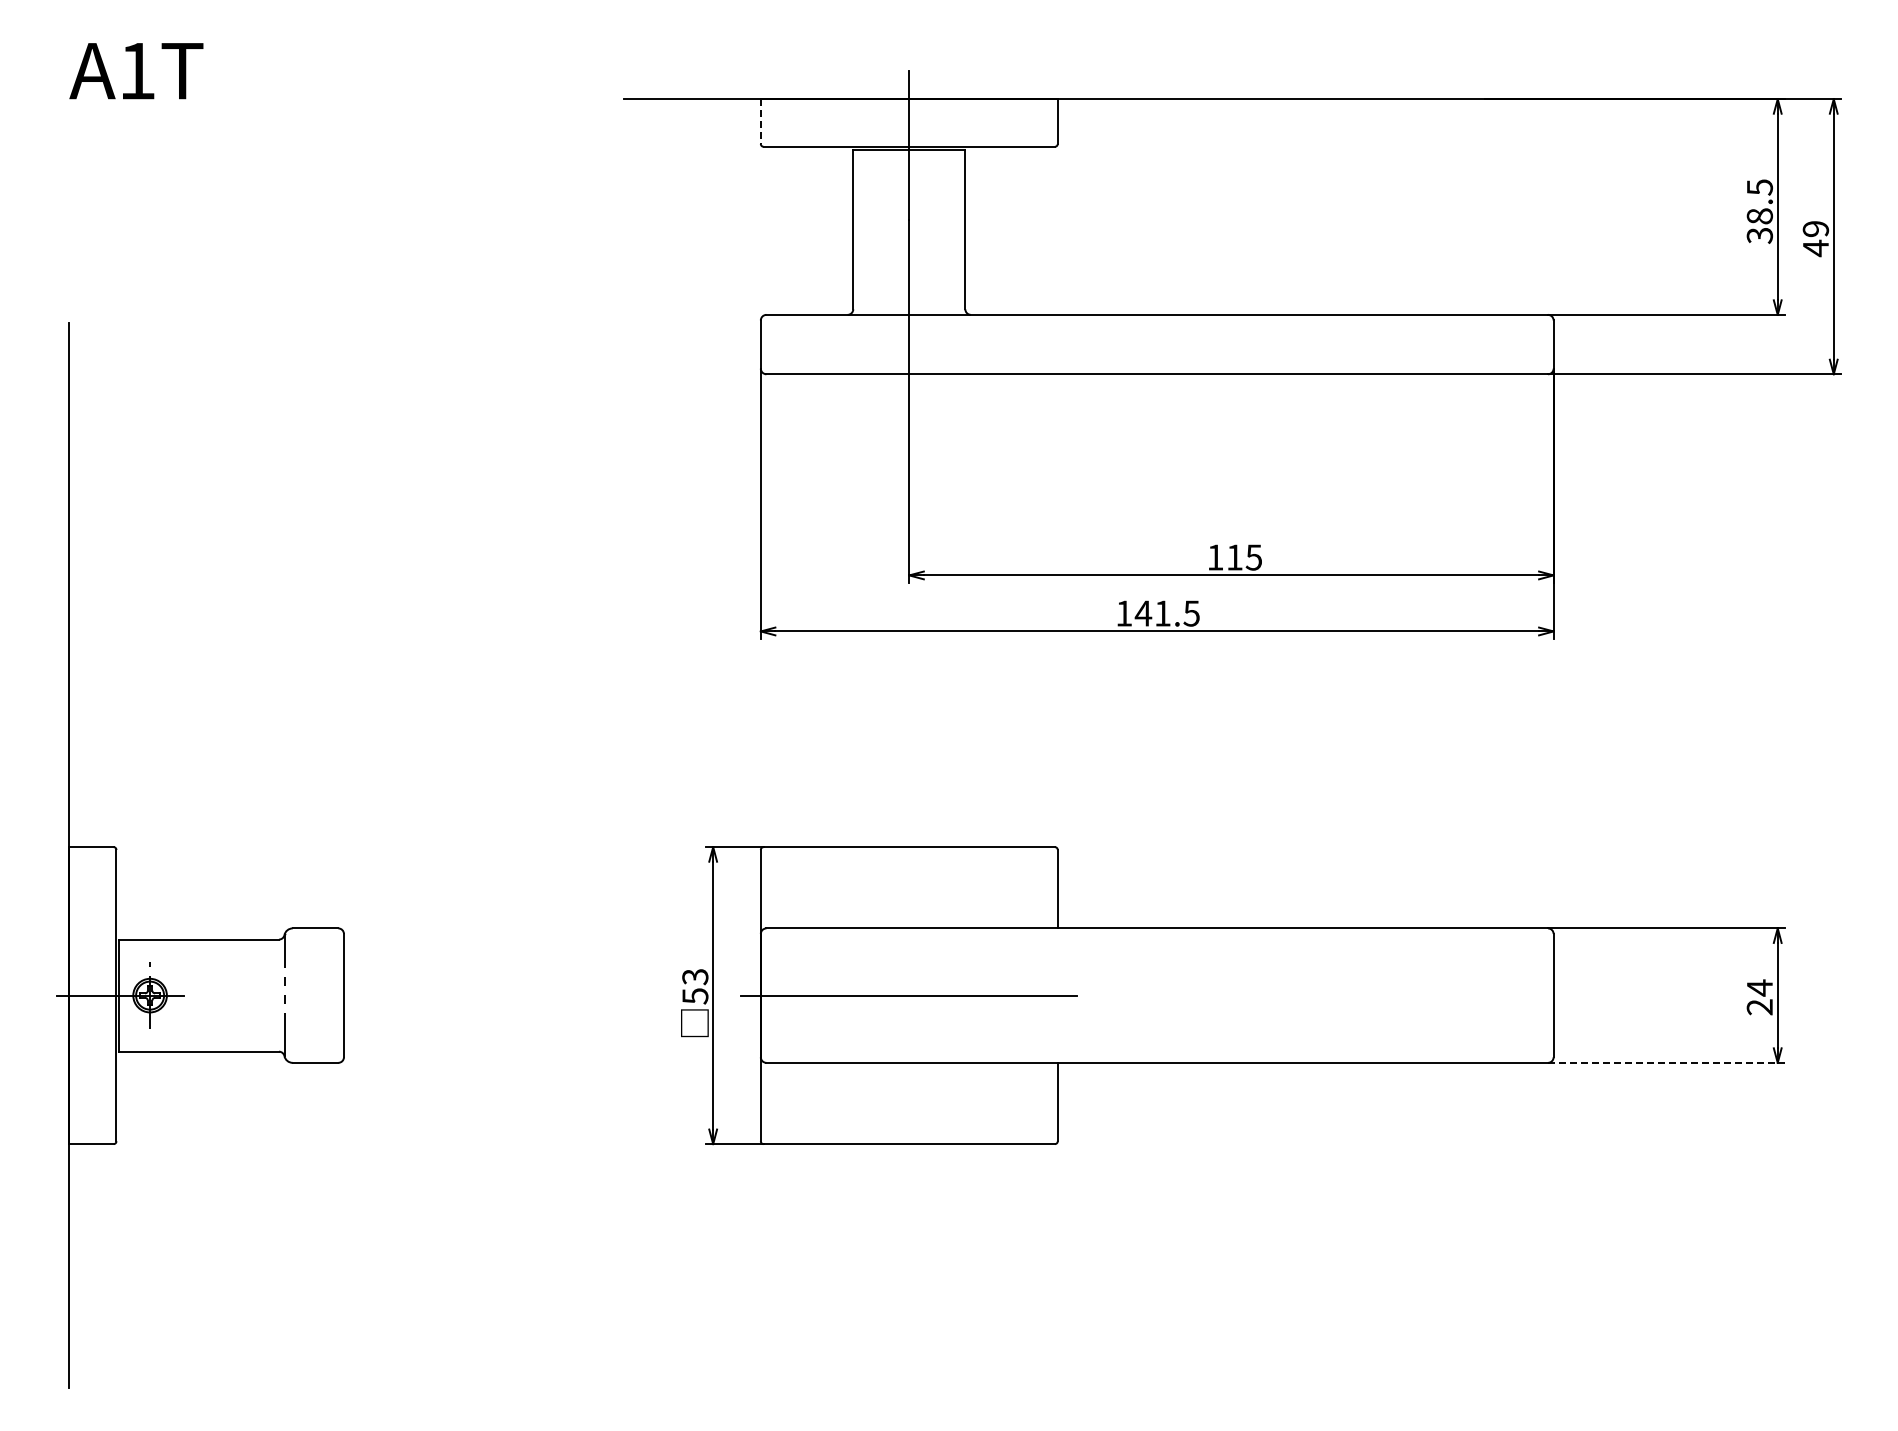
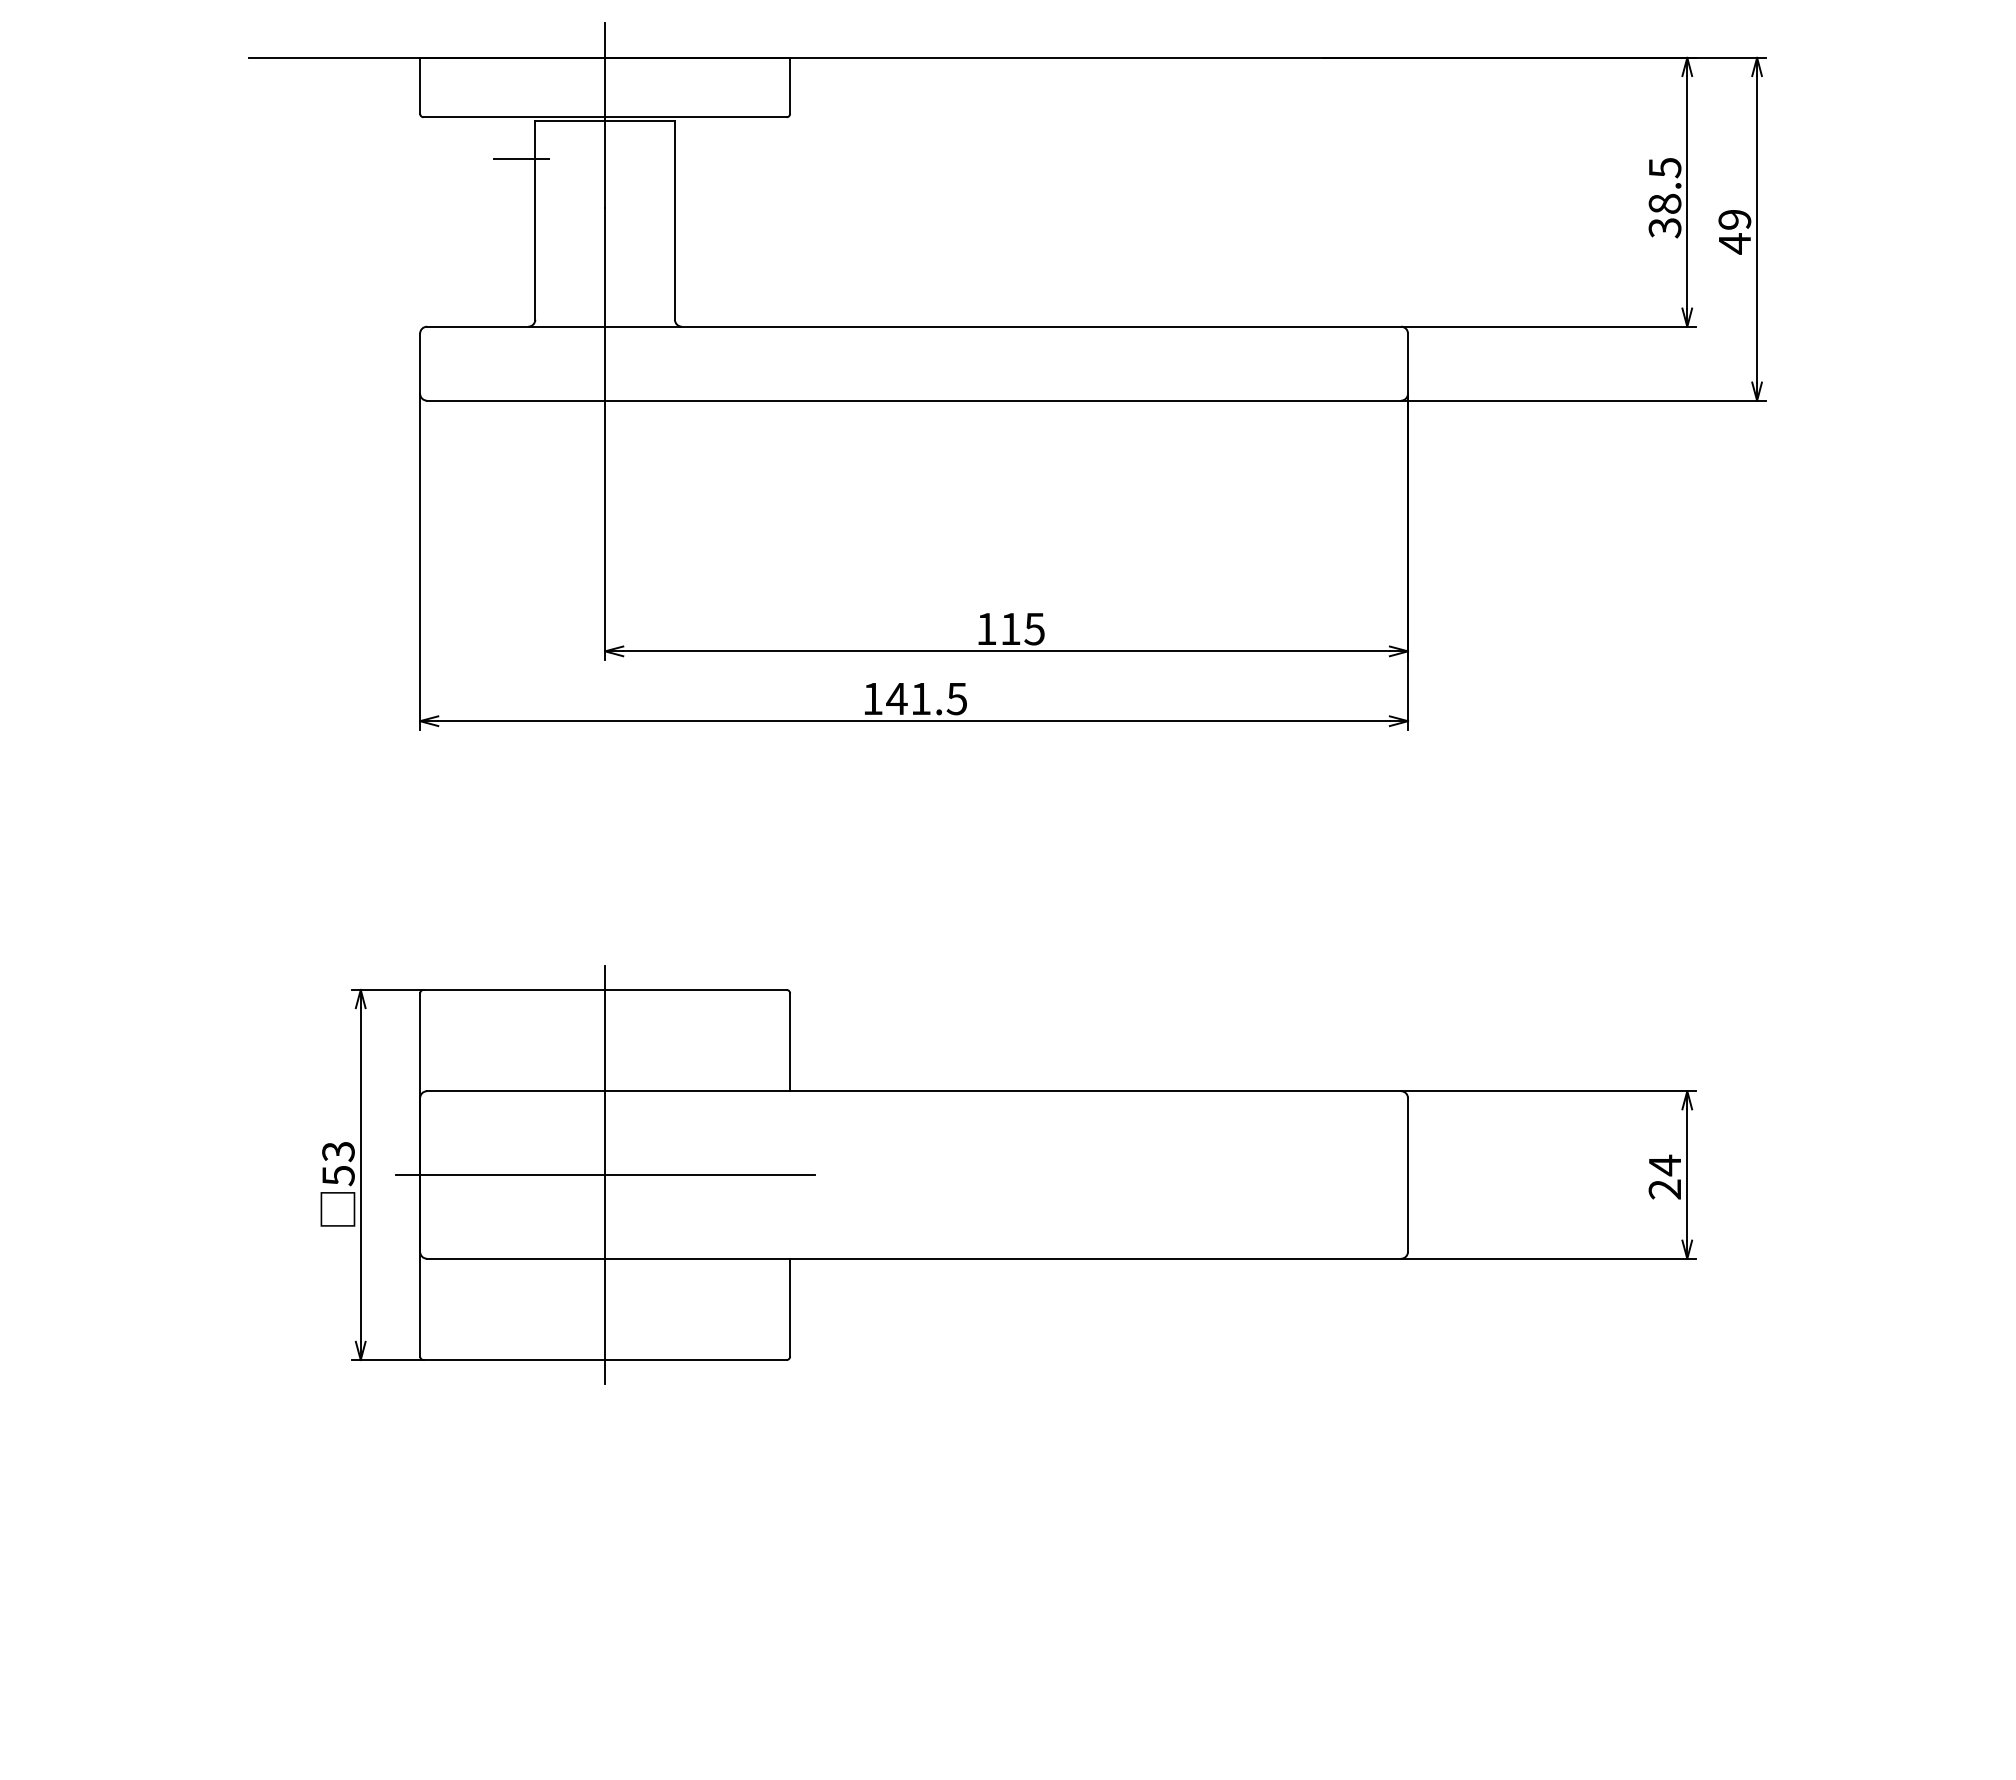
line: (760, 122) -> (419, 86), dashed -> solid
line: (841, 180) -> (520, 159), added
line: (909, 995) -> (605, 1174), added
line: (1666, 1062) -> (1548, 1258), dashed -> solid

